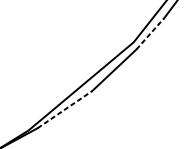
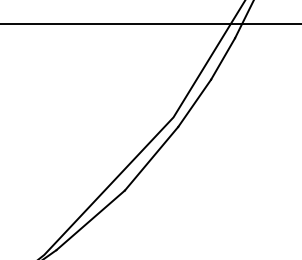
line: (150, 34) -> (194, 103), dashed -> solid
line: (65, 109) -> (91, 220), dashed -> solid

